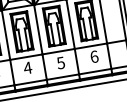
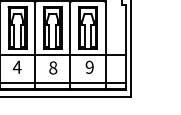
text: (94, 56) -> (89, 66), 6 -> 9
text: (61, 62) -> (53, 67), 5 -> 8

